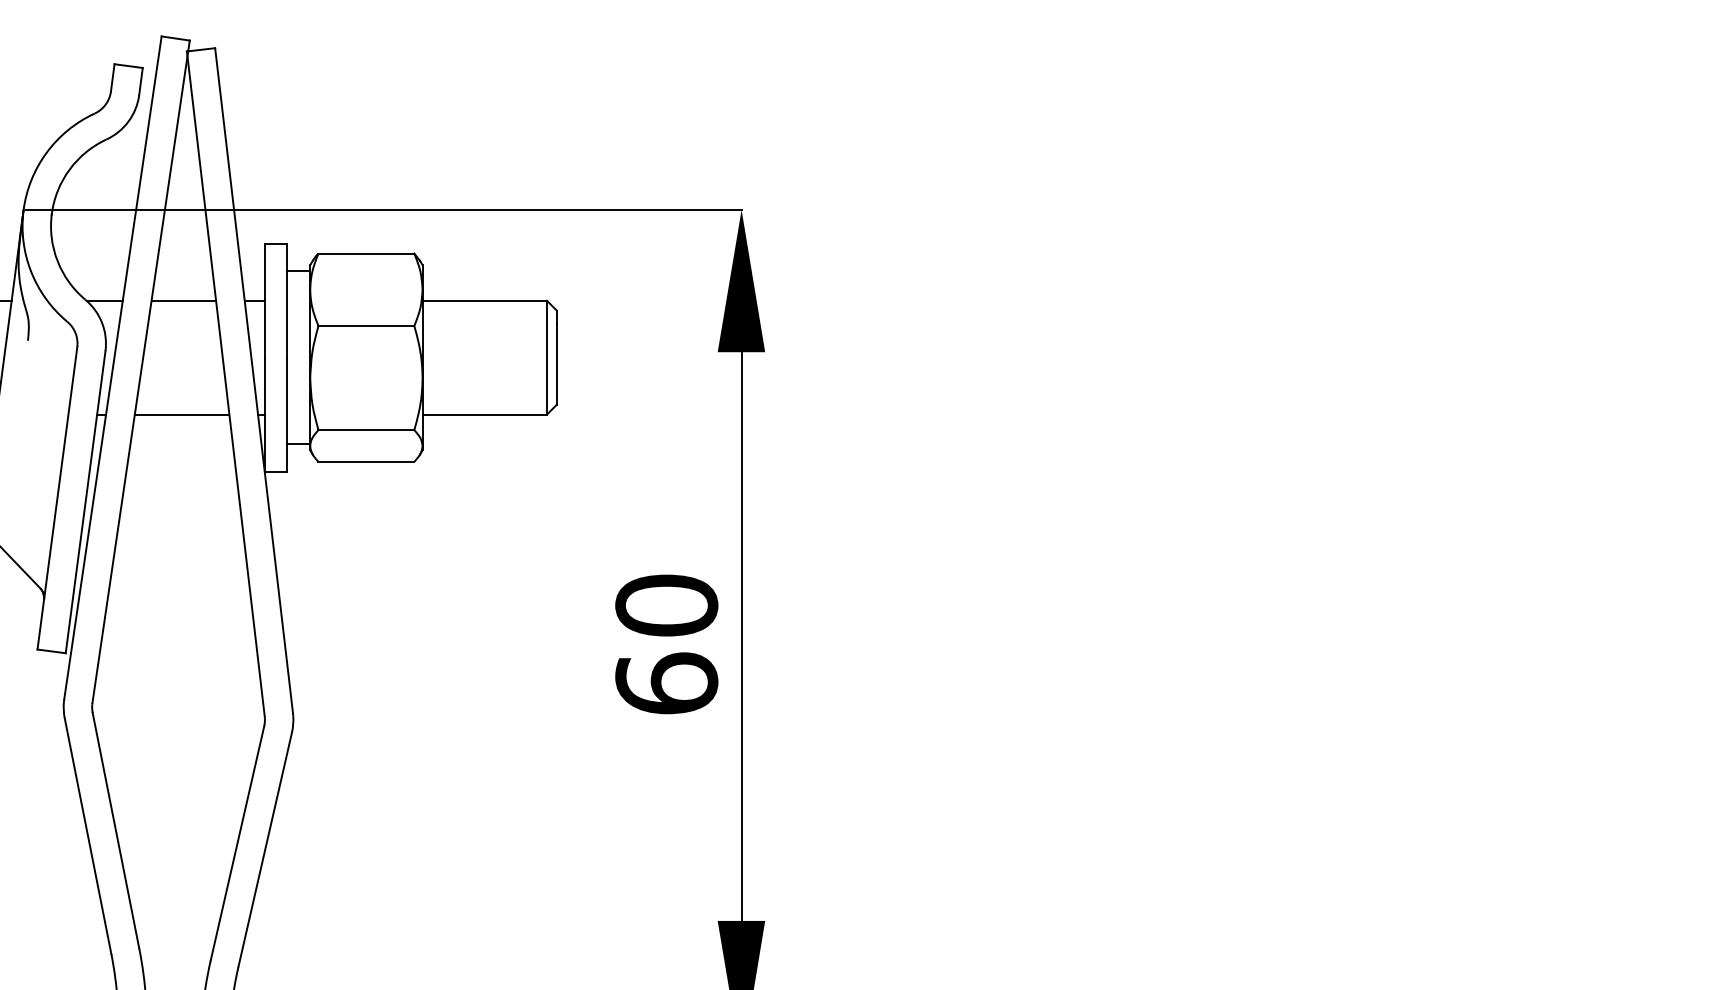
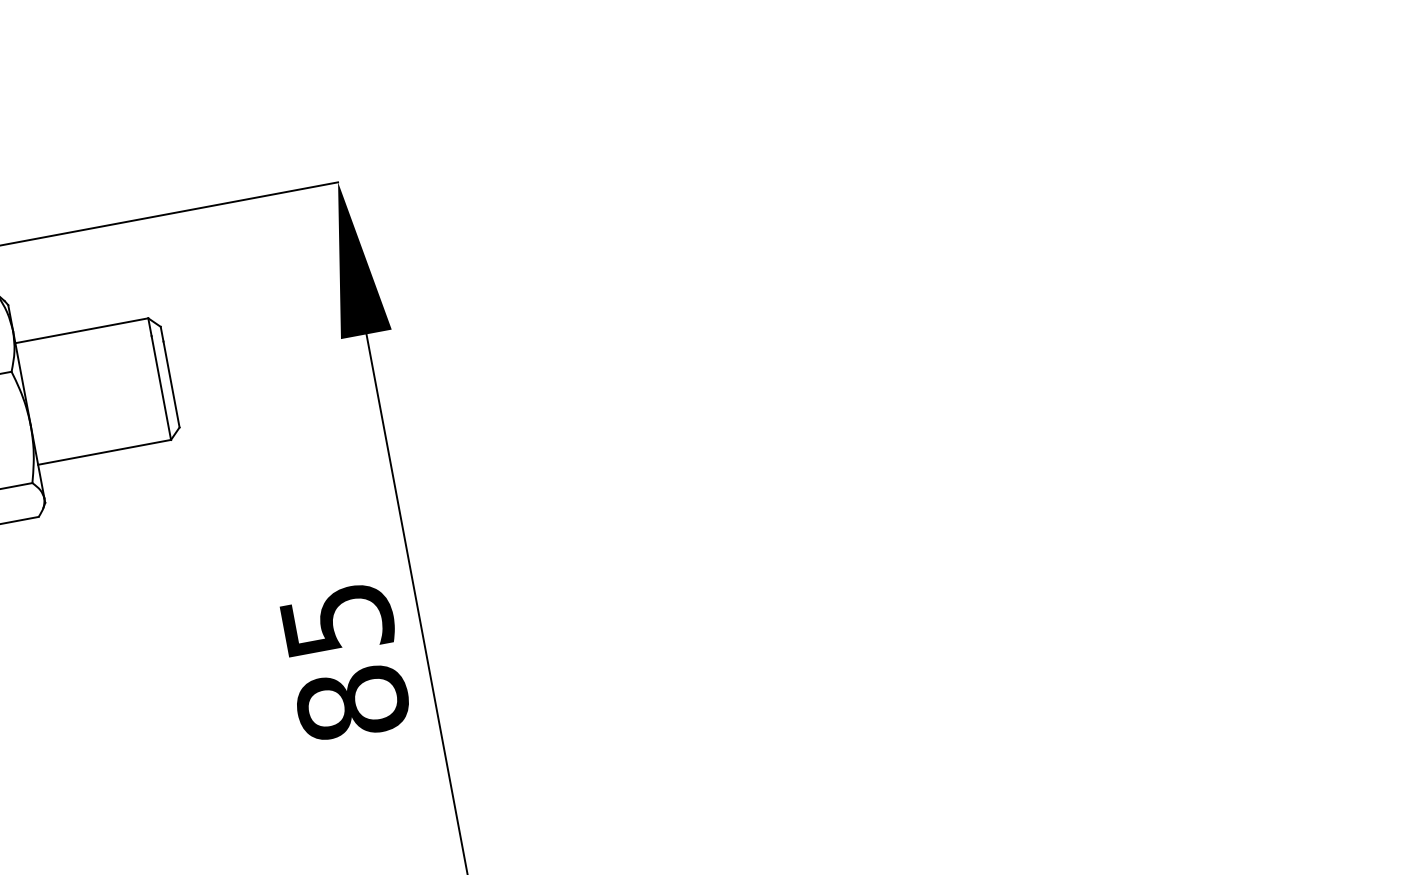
text: (666, 644) -> (344, 661), 60 -> 85

